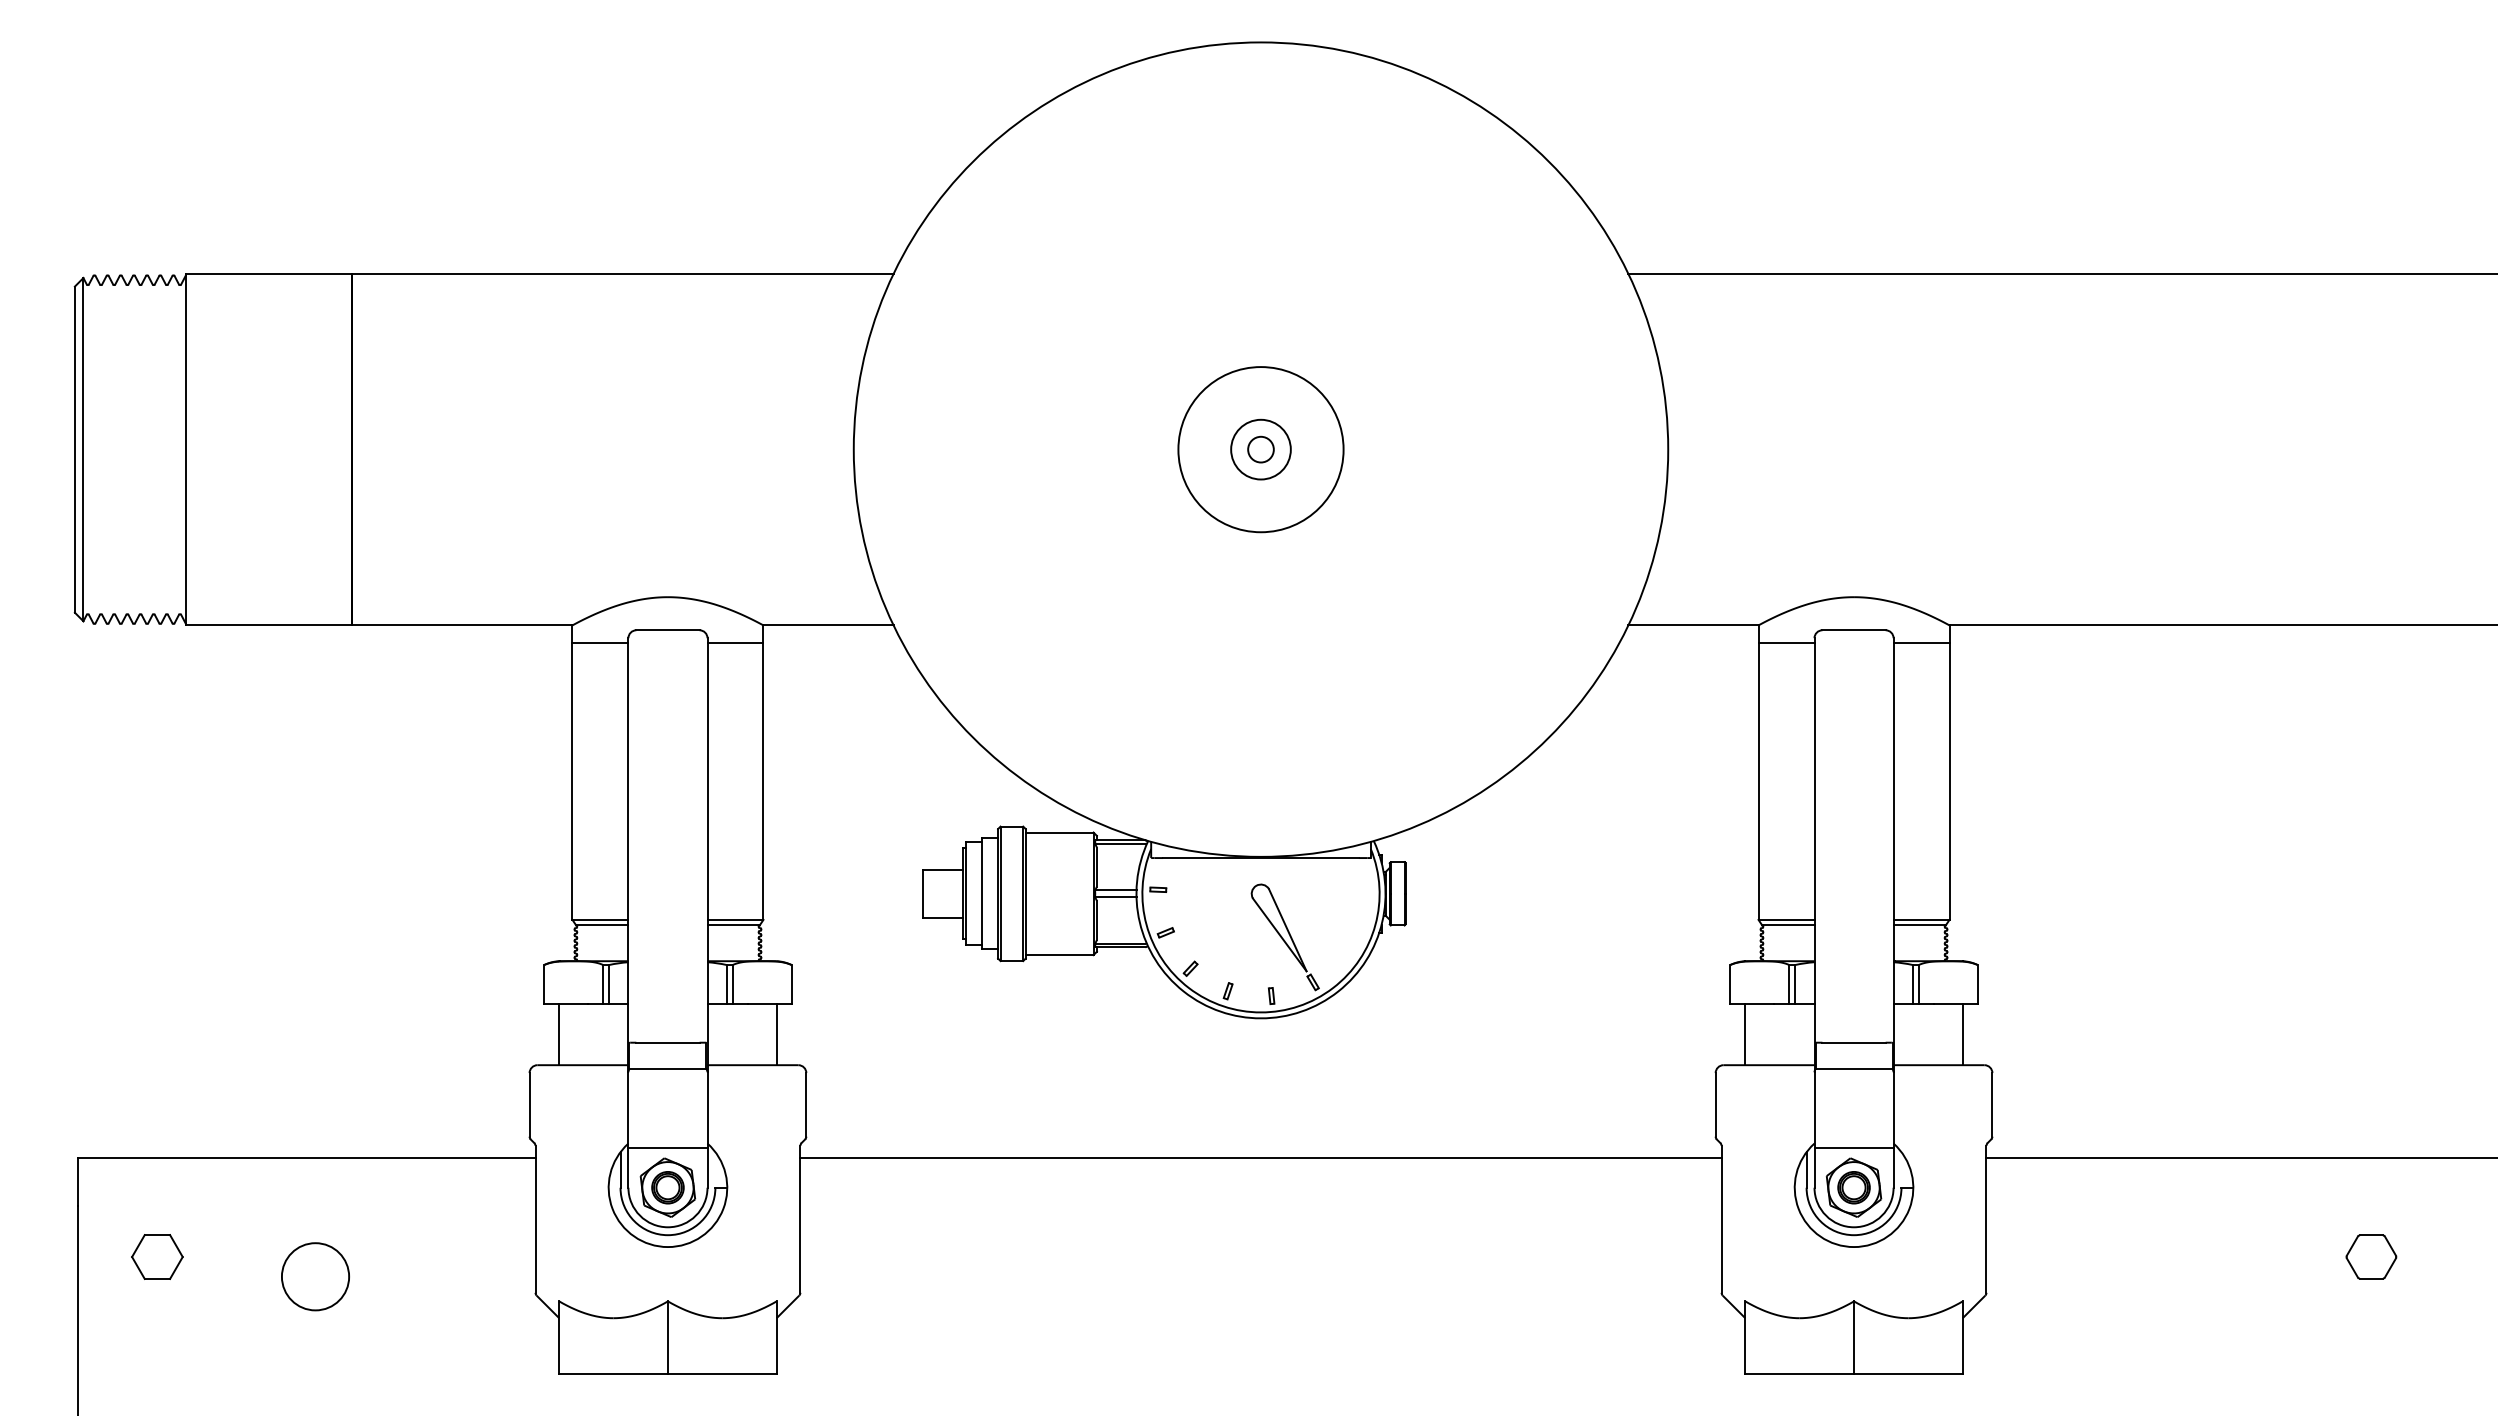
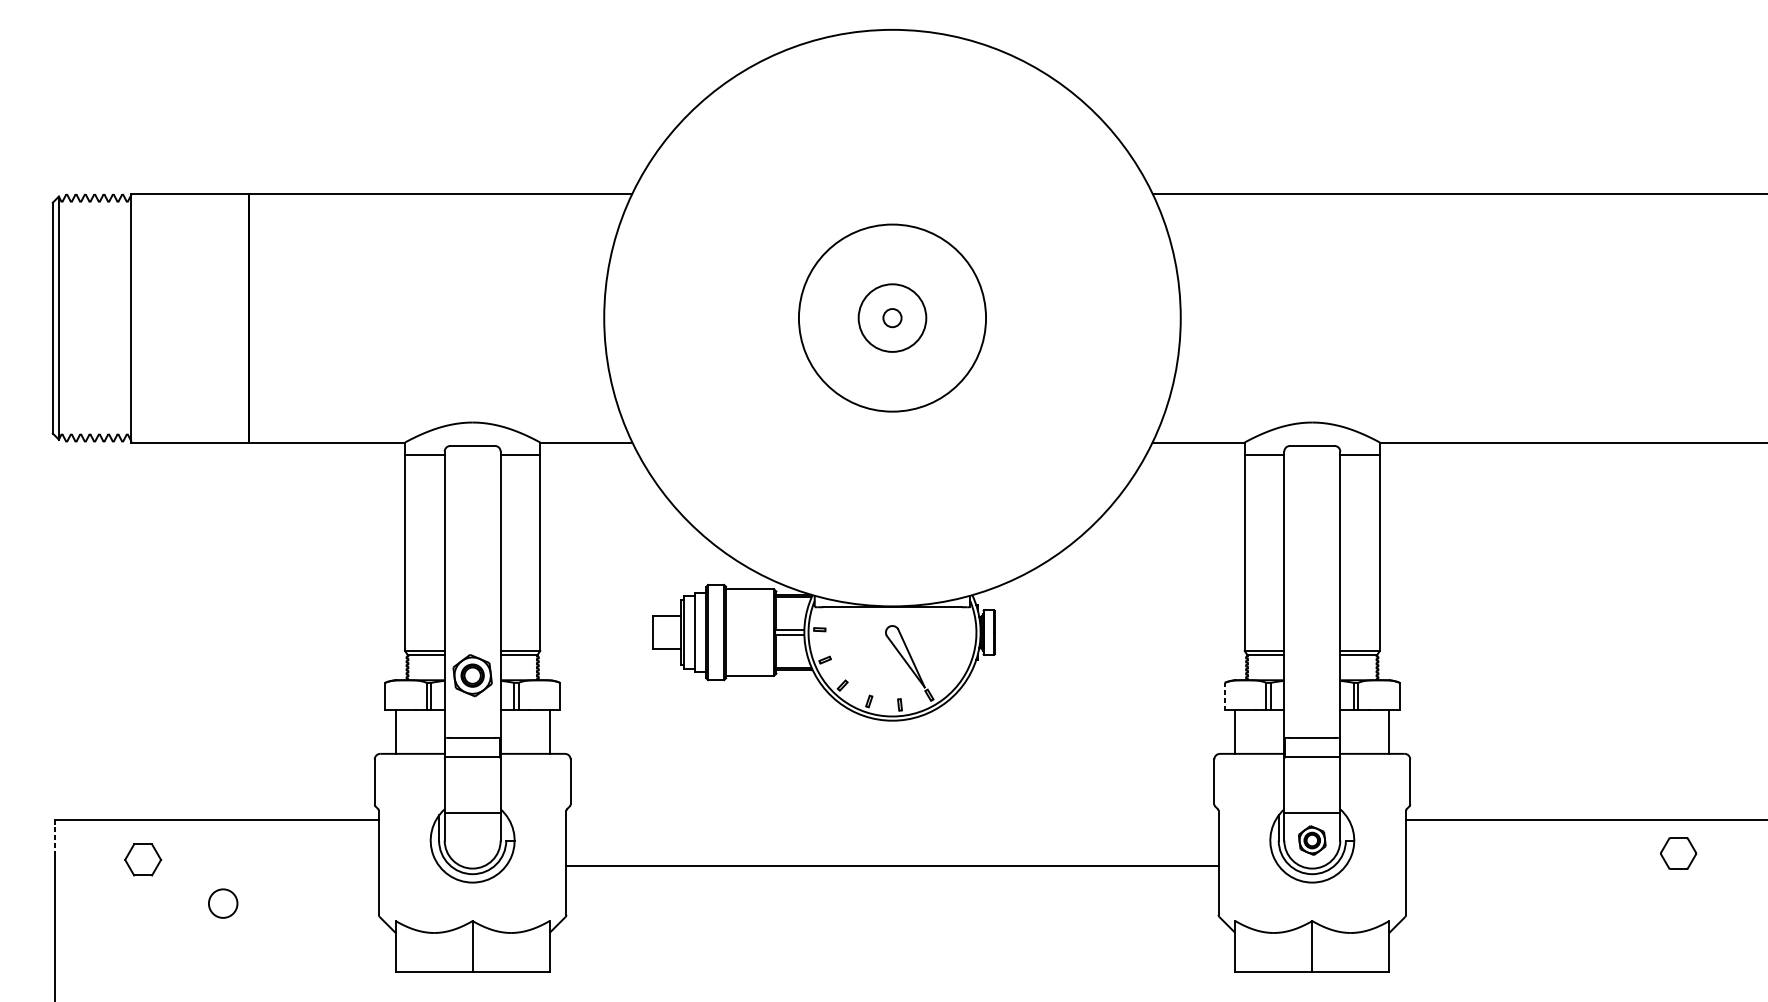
circle: (1260, 449) -> (892, 318), size x1.6
circle: (1260, 449) -> (892, 318), size x1.6
line: (1730, 983) -> (1224, 696), solid -> dashed
line: (1260, 1158) -> (892, 865), moved
line: (78, 1181) -> (55, 836), solid -> dashed
part: (667, 1187) -> (472, 675), moved
part: (1853, 1187) -> (1311, 840), size x0.7
part: (157, 1256) -> (143, 859), moved
part: (2371, 1256) -> (1678, 853), moved
circle: (315, 1276) -> (223, 903), size x0.6

